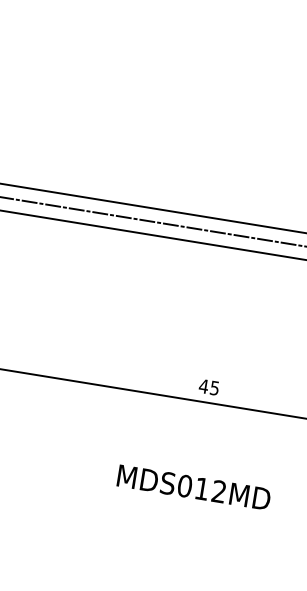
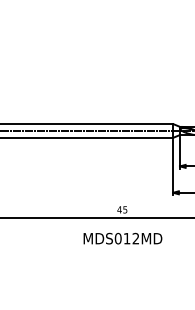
text: (193, 487) -> (122, 238), moved

